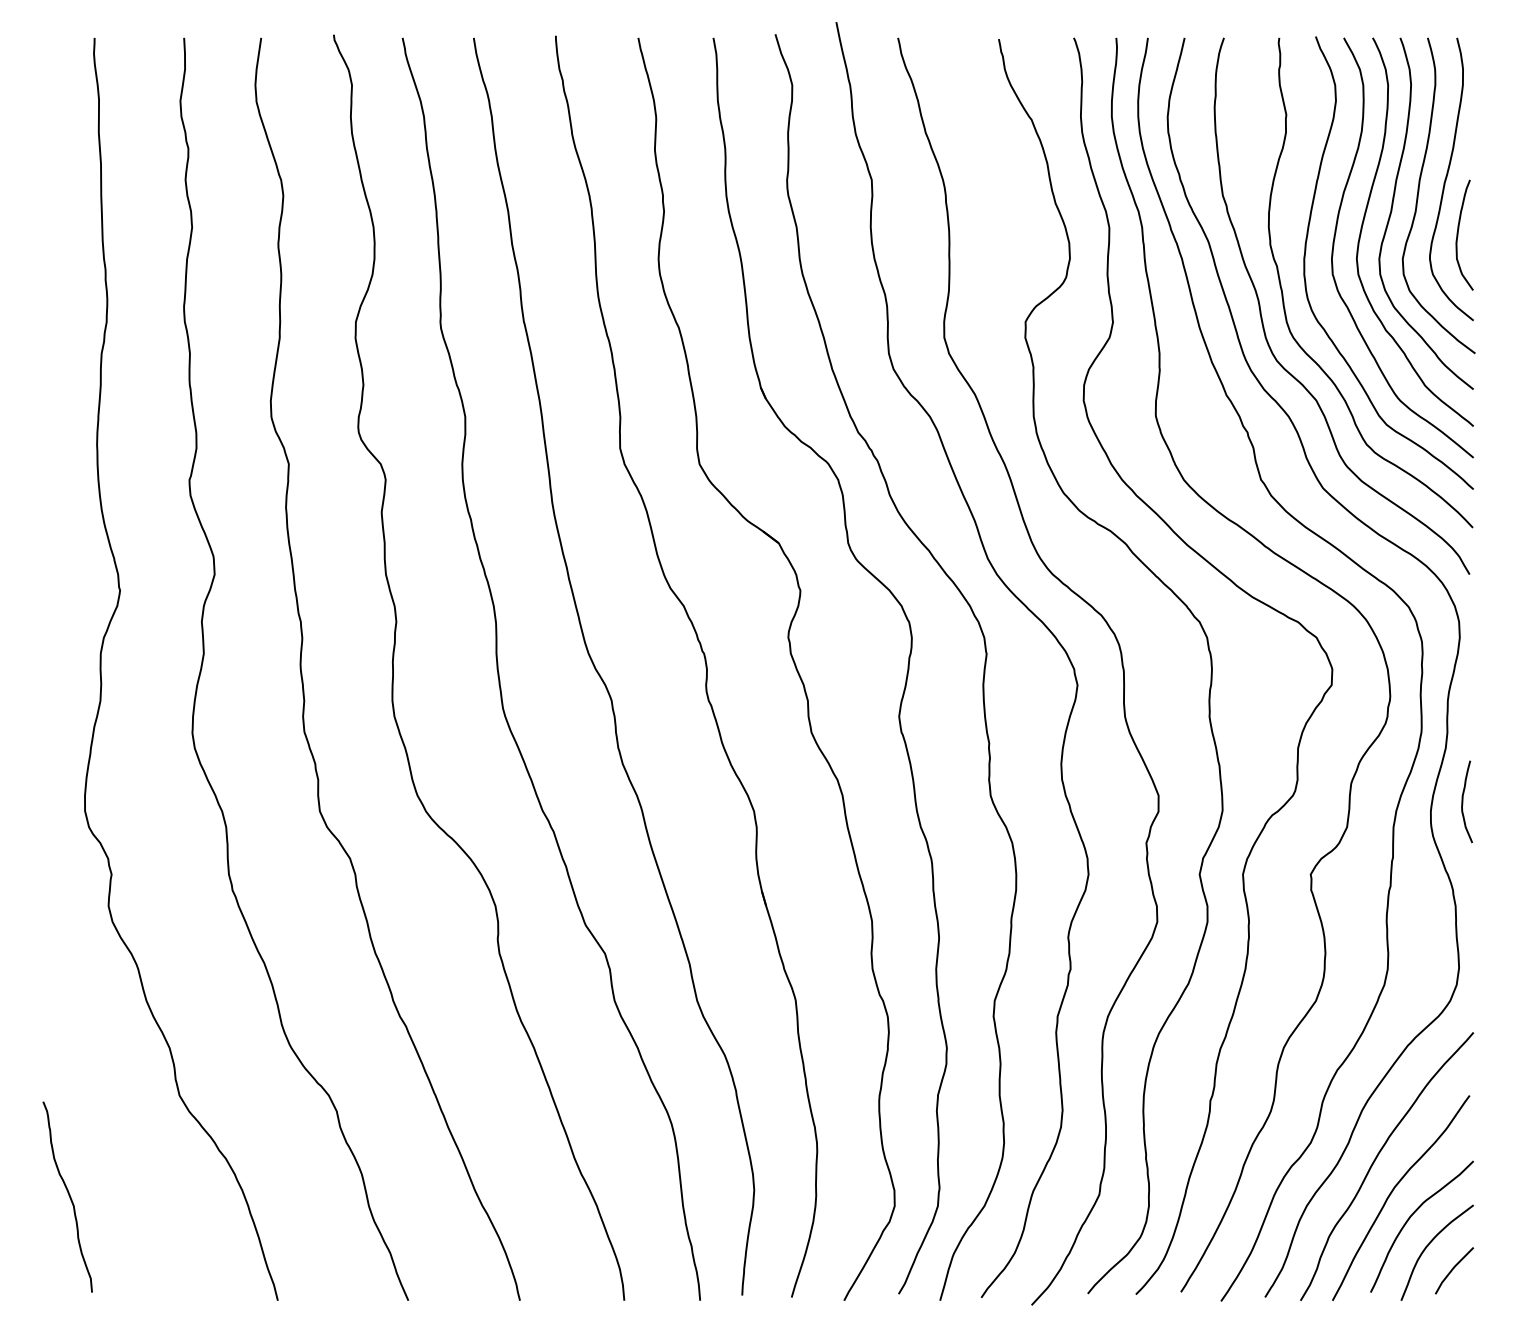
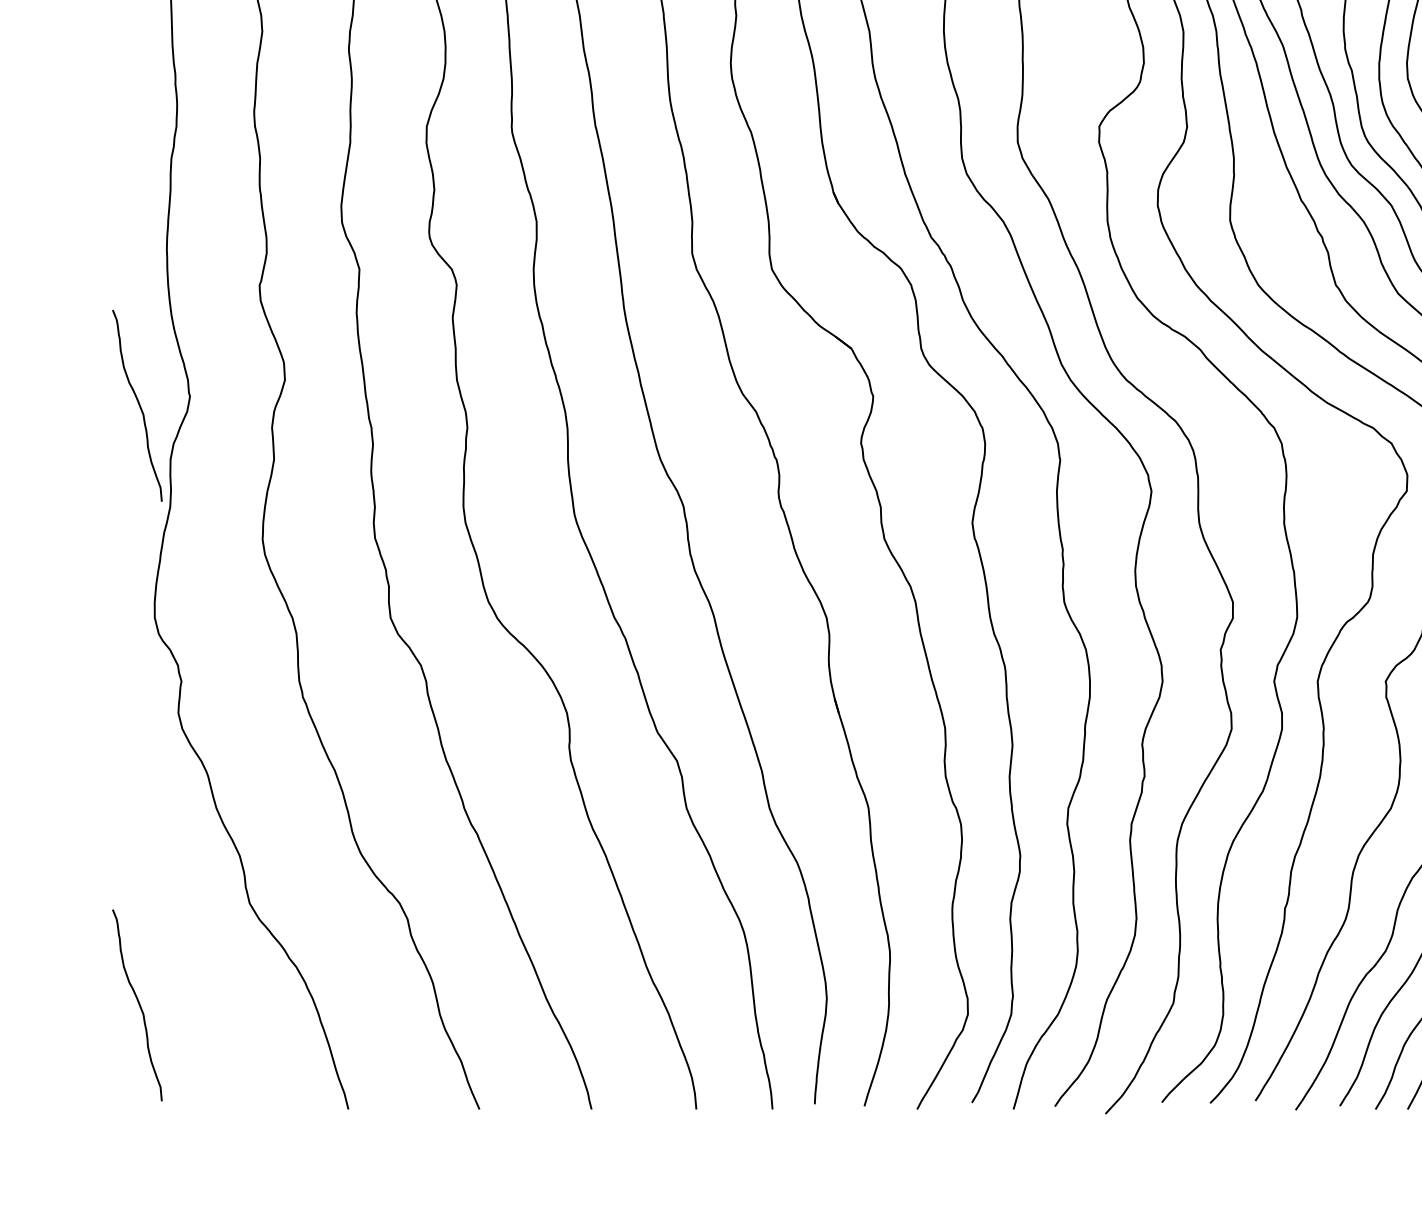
curve: (68, 598) -> (138, 404), added

